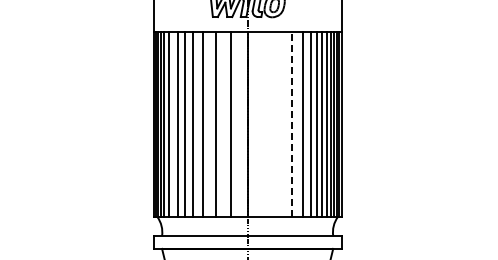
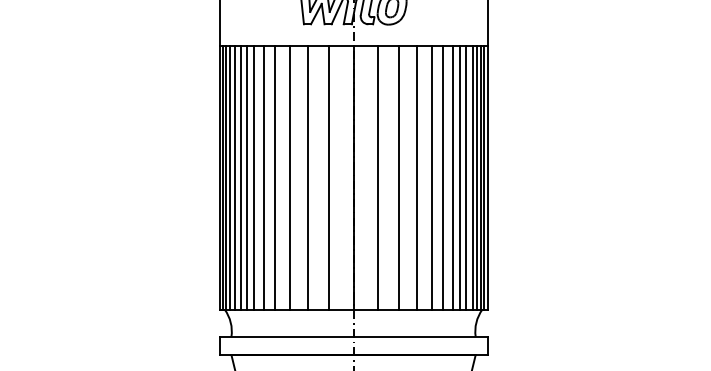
line: (172, 124) -> (246, 177), added
line: (264, 124) -> (377, 177), added
line: (279, 124) -> (399, 177), added
line: (292, 124) -> (417, 177), dashed -> solid

